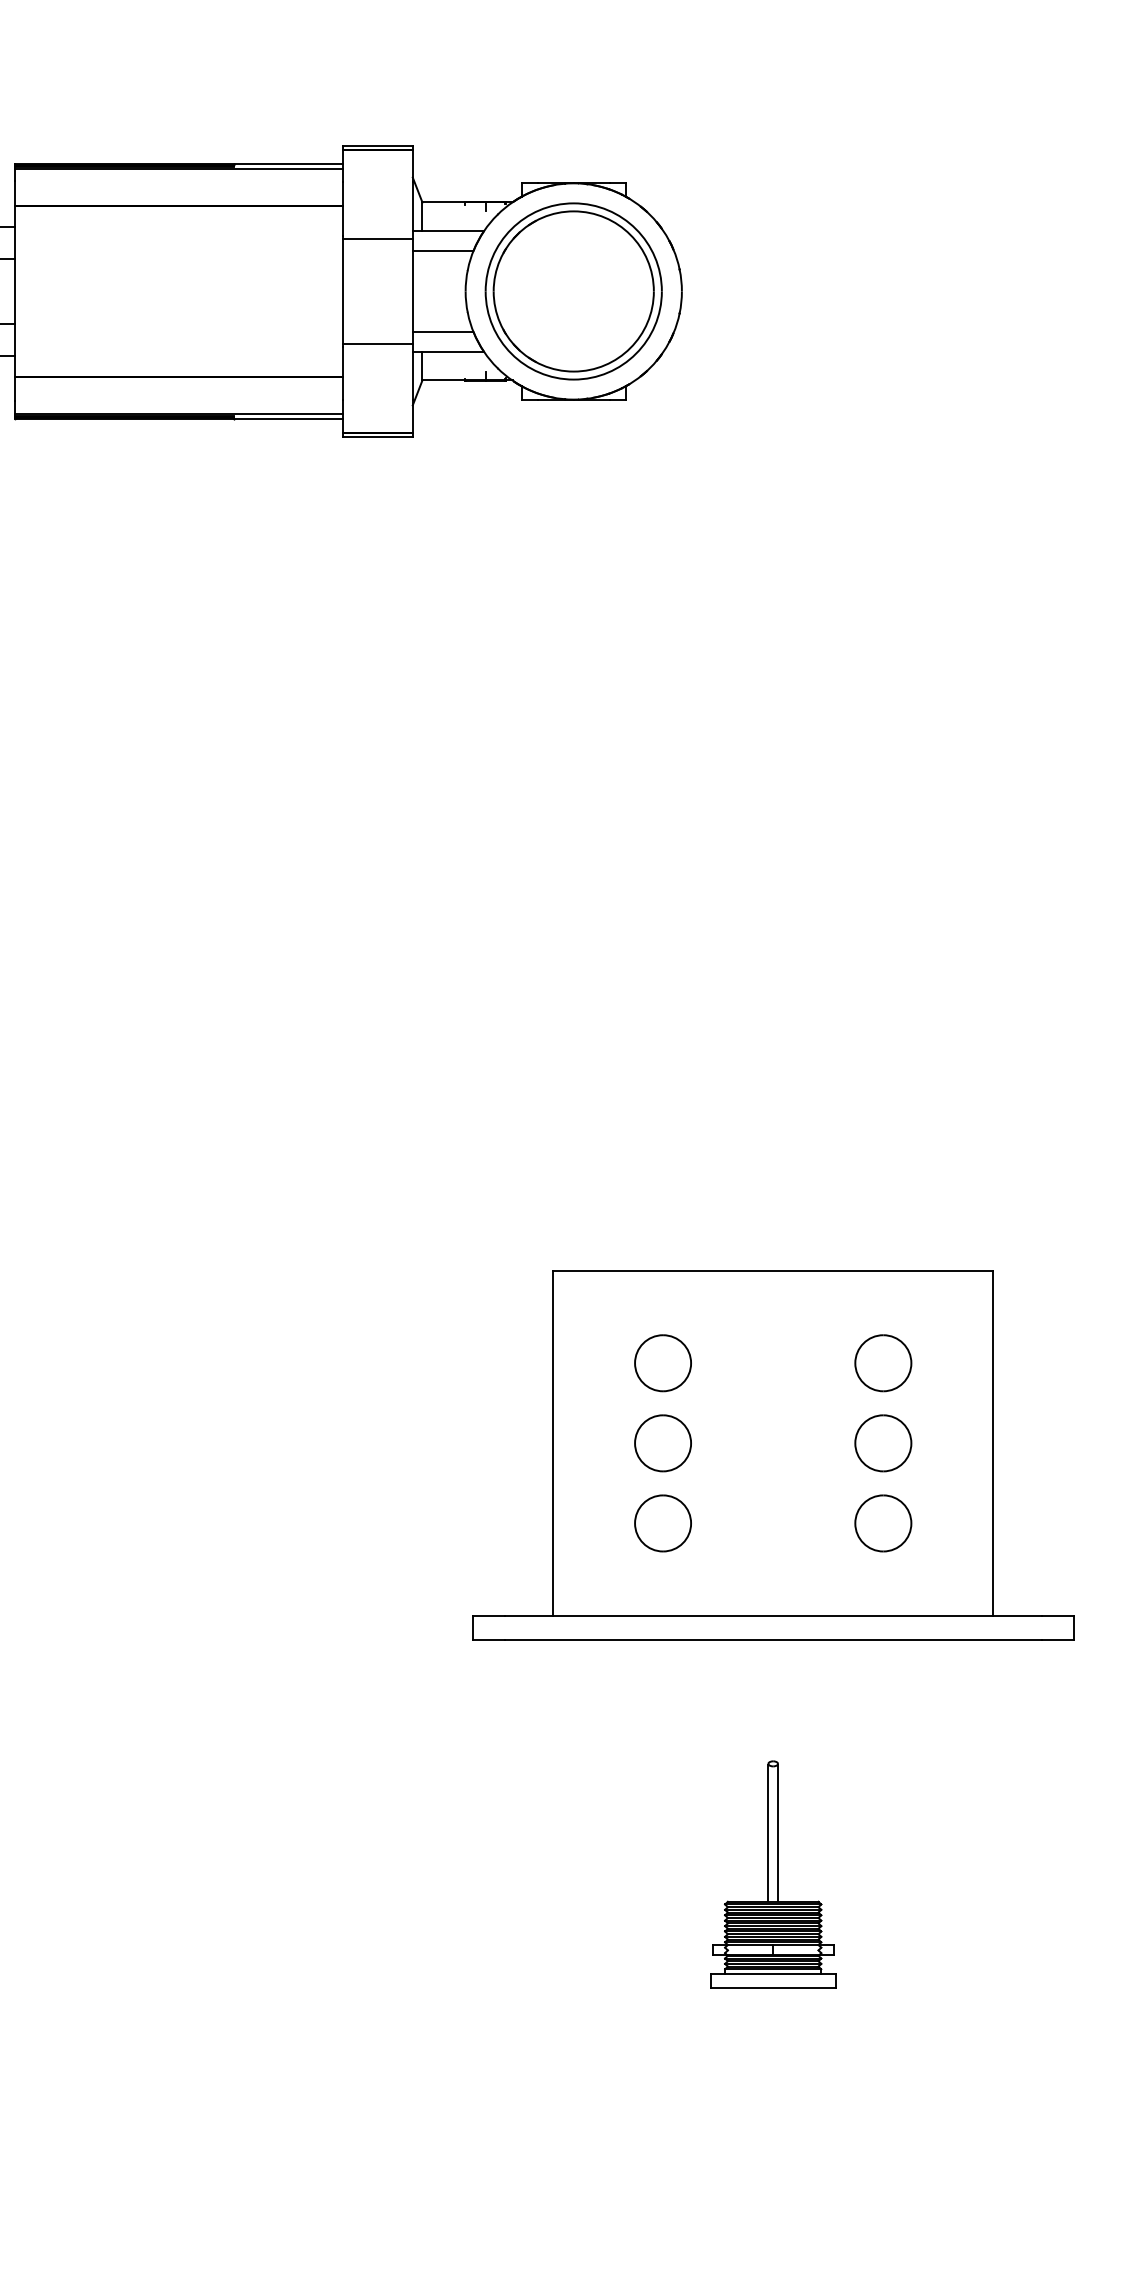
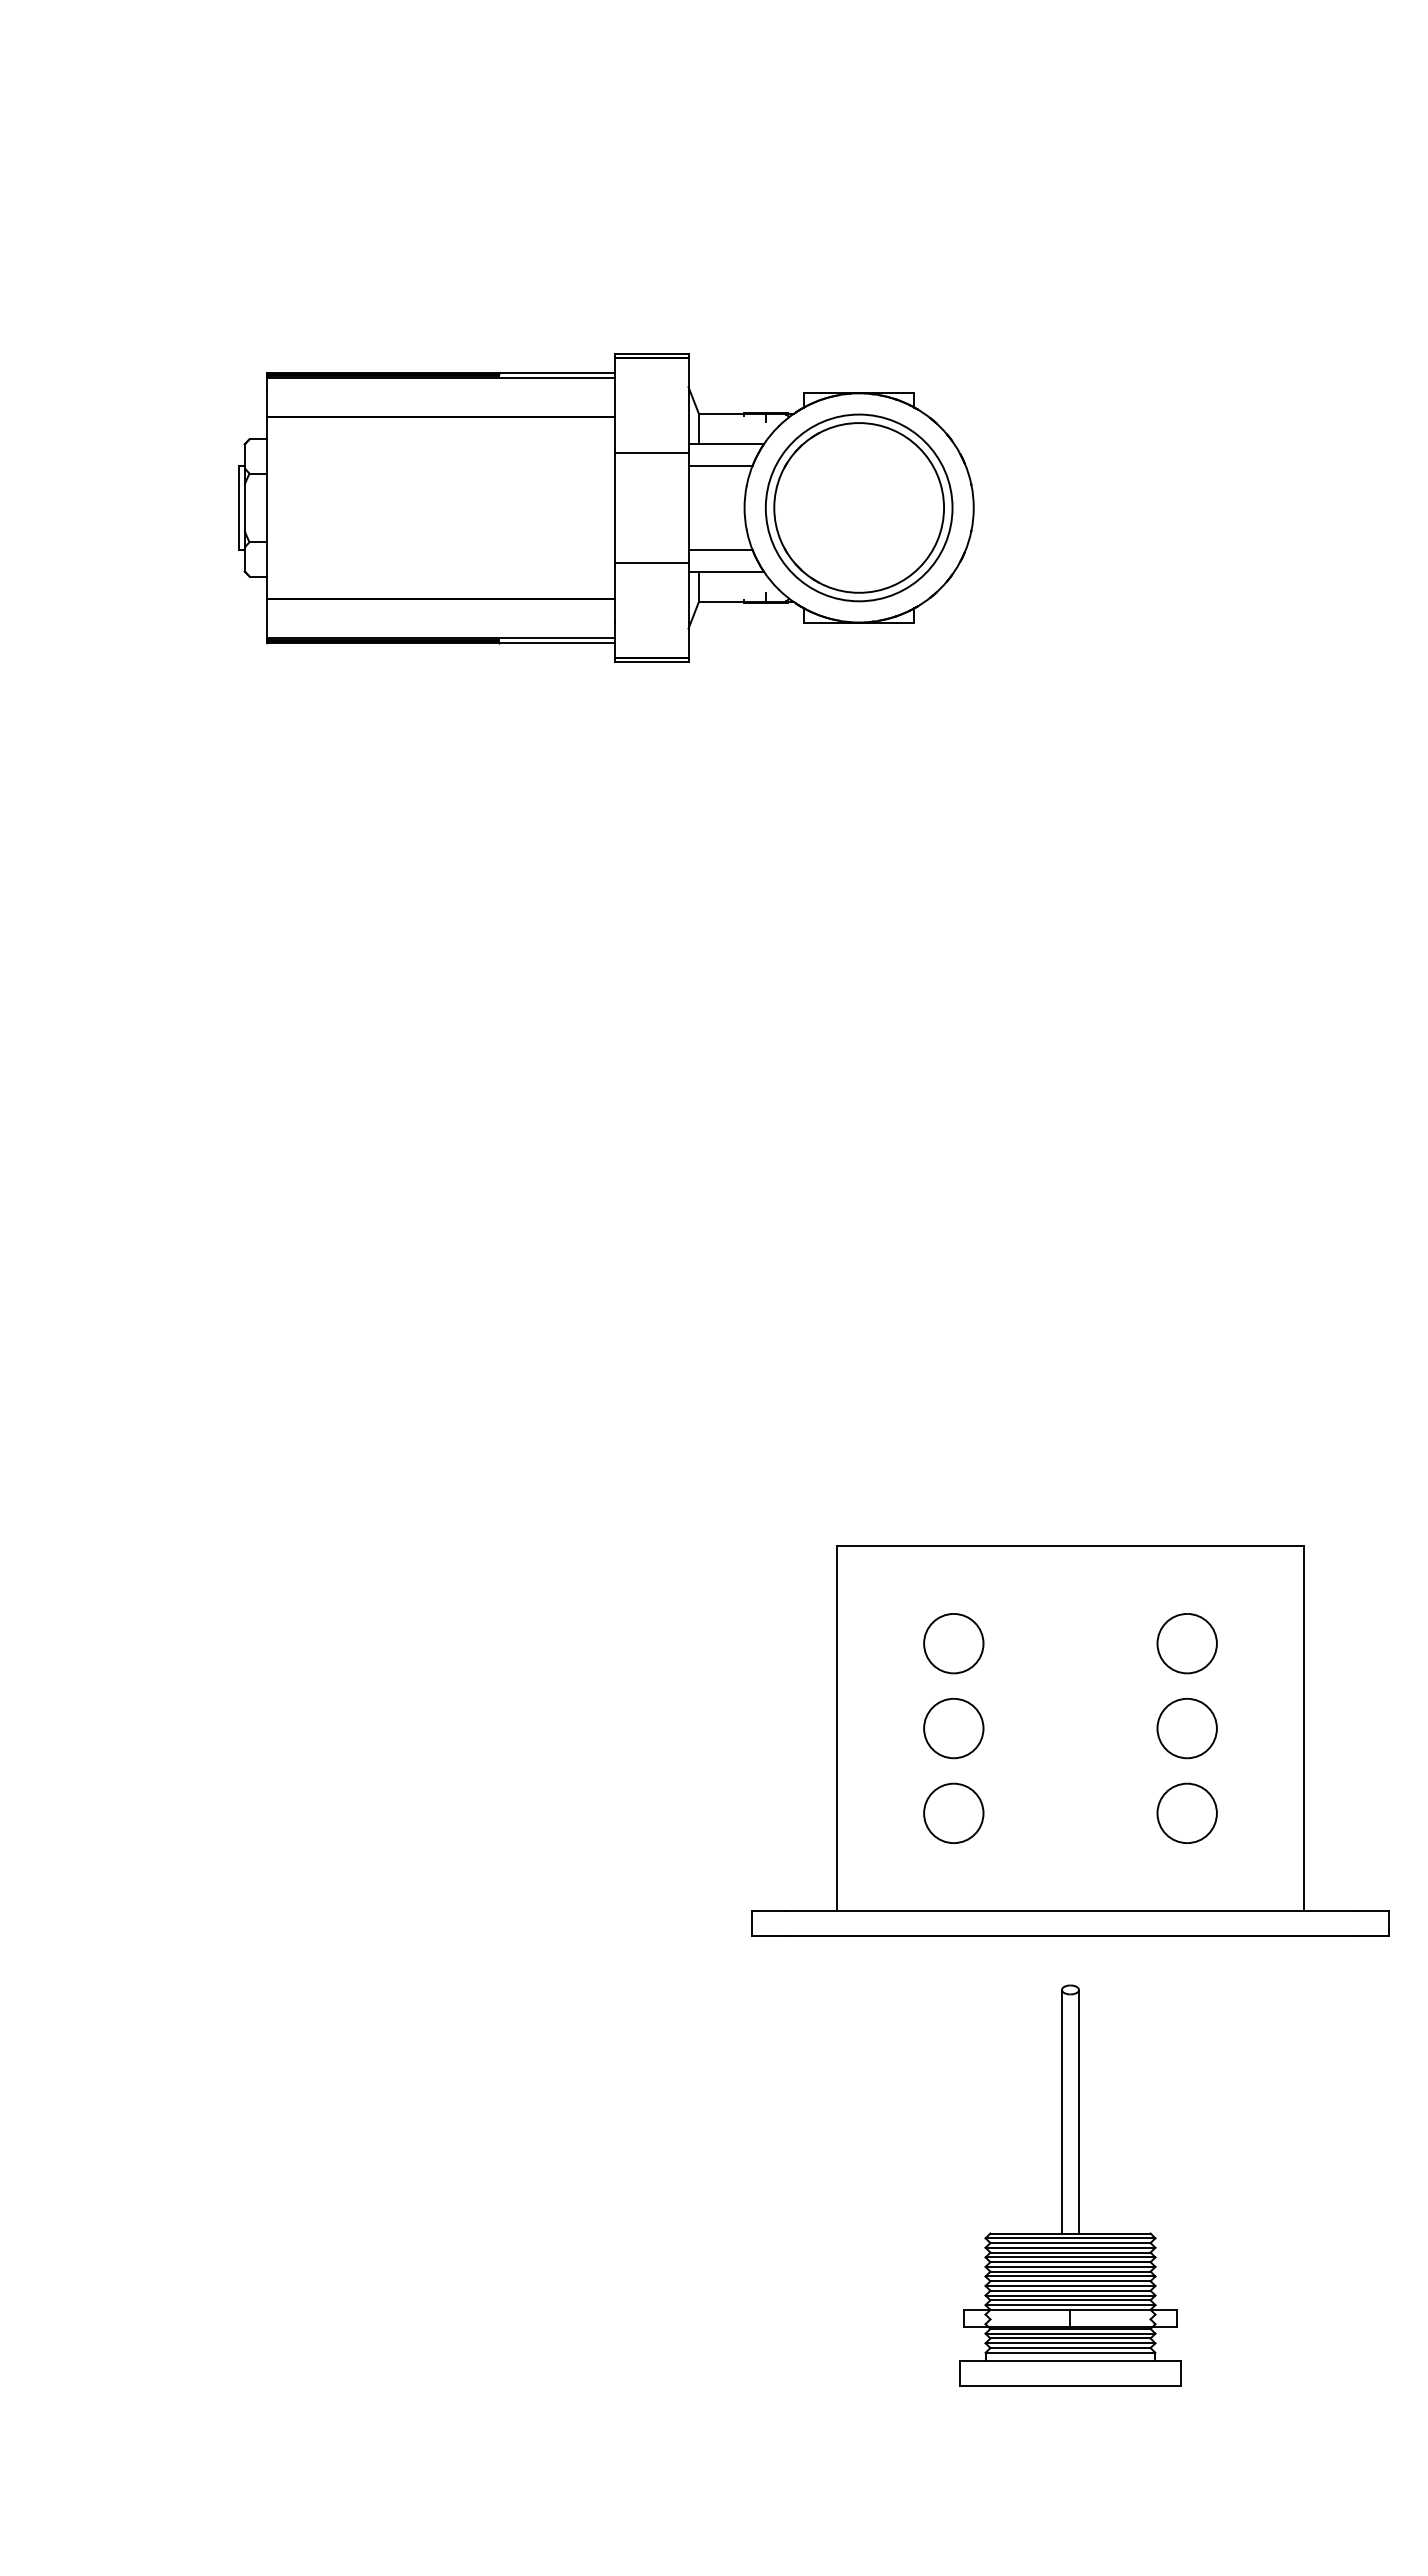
part: (773, 1874) -> (1070, 2185), size x1.67

